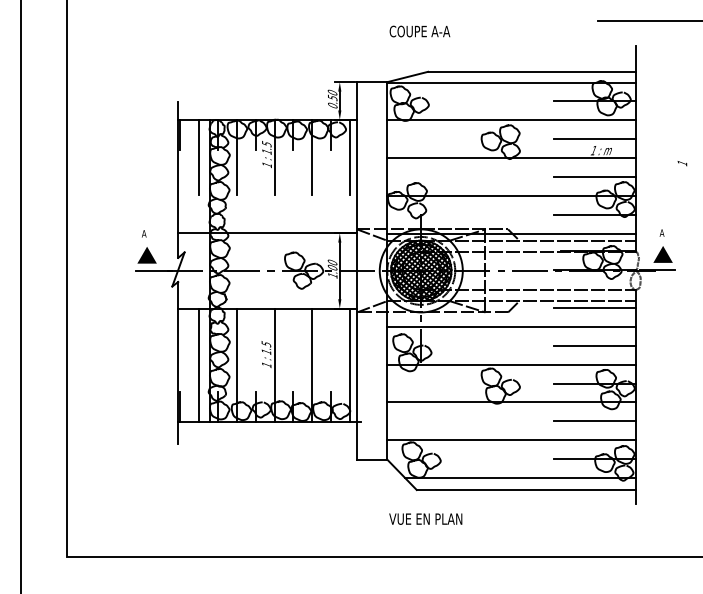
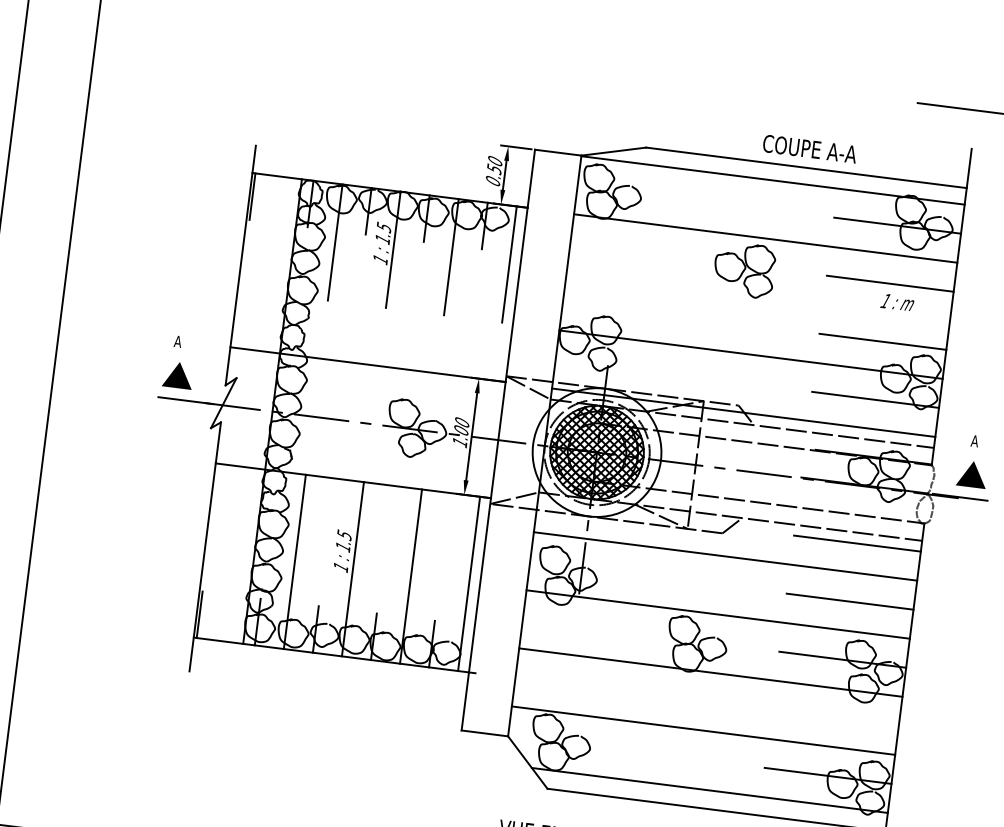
text: (419, 31) -> (809, 148), moved
line: (199, 157) -> (277, 234), removed
line: (511, 158) -> (757, 297), removed
line: (199, 364) -> (237, 553), removed
line: (595, 421) -> (835, 718), removed

